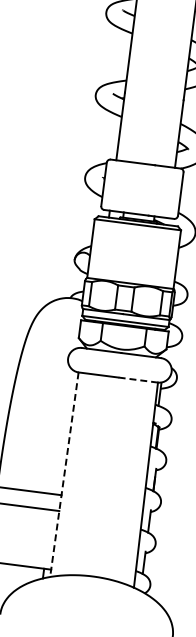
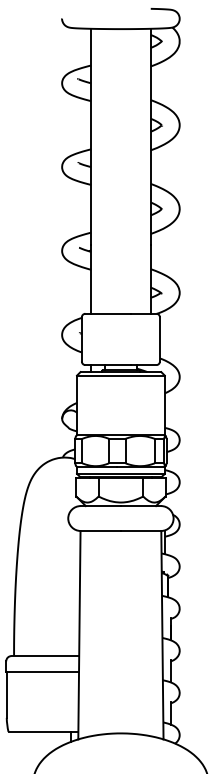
line: (137, 379) -> (140, 530), dashed -> solid
line: (64, 475) -> (79, 635), dashed -> solid

